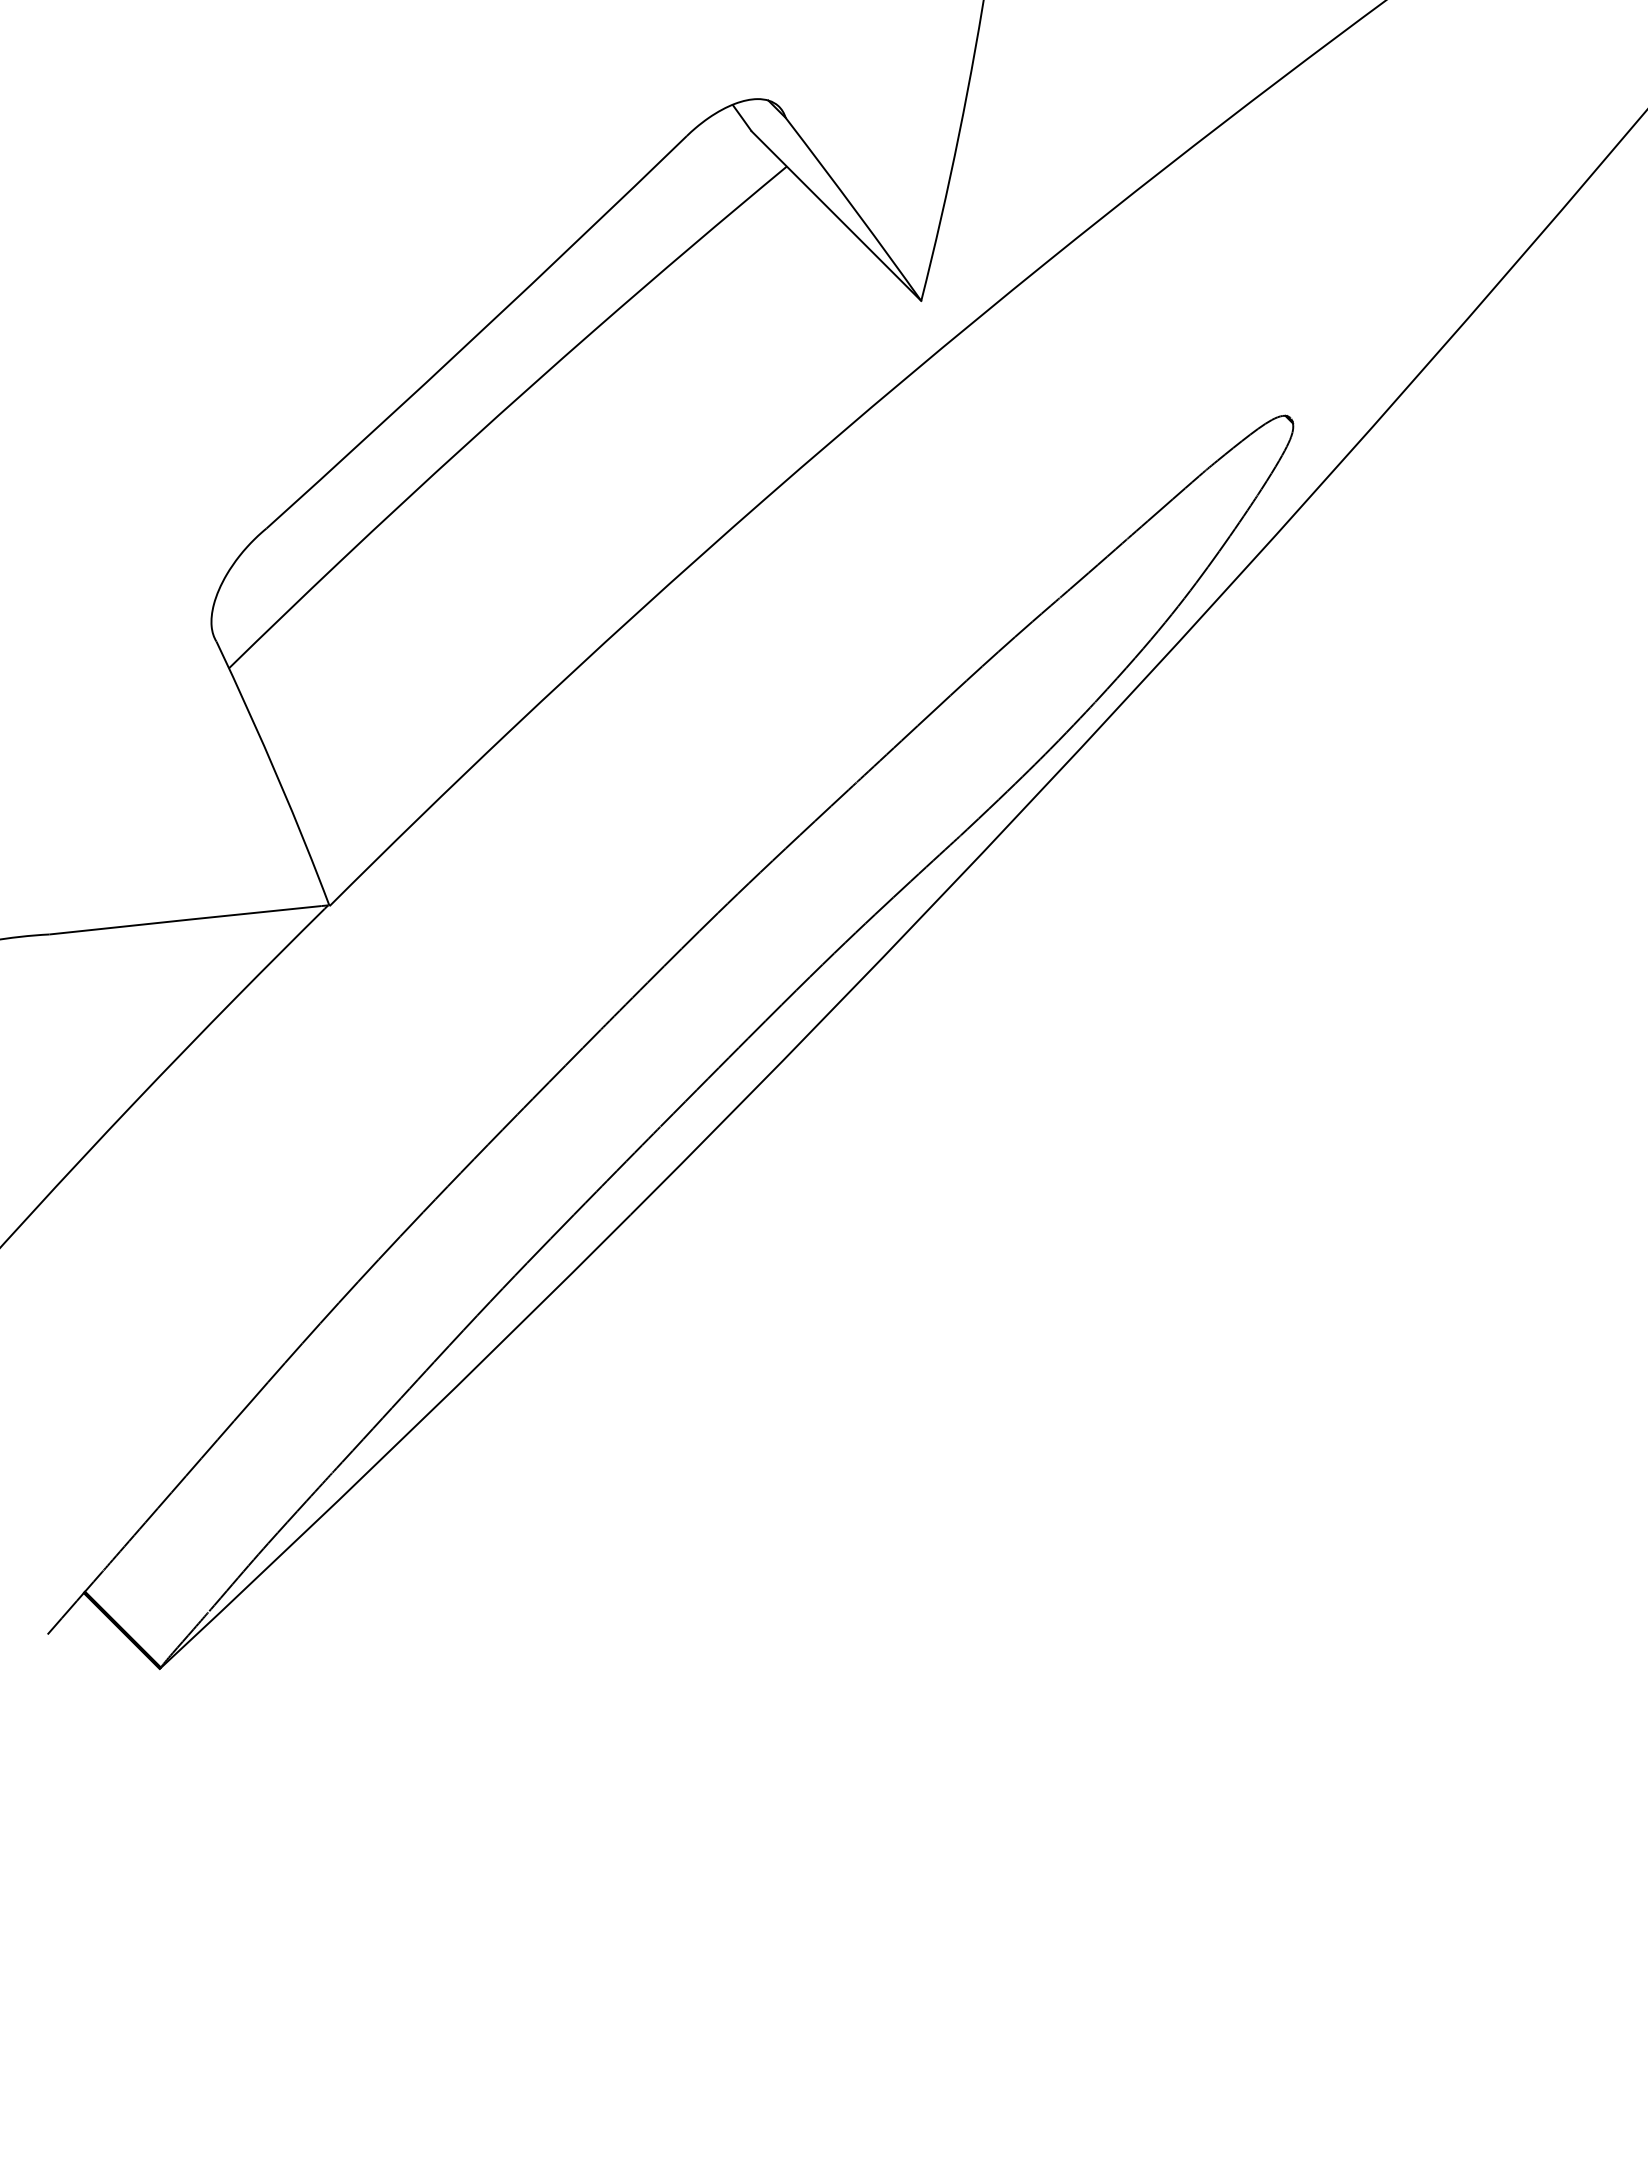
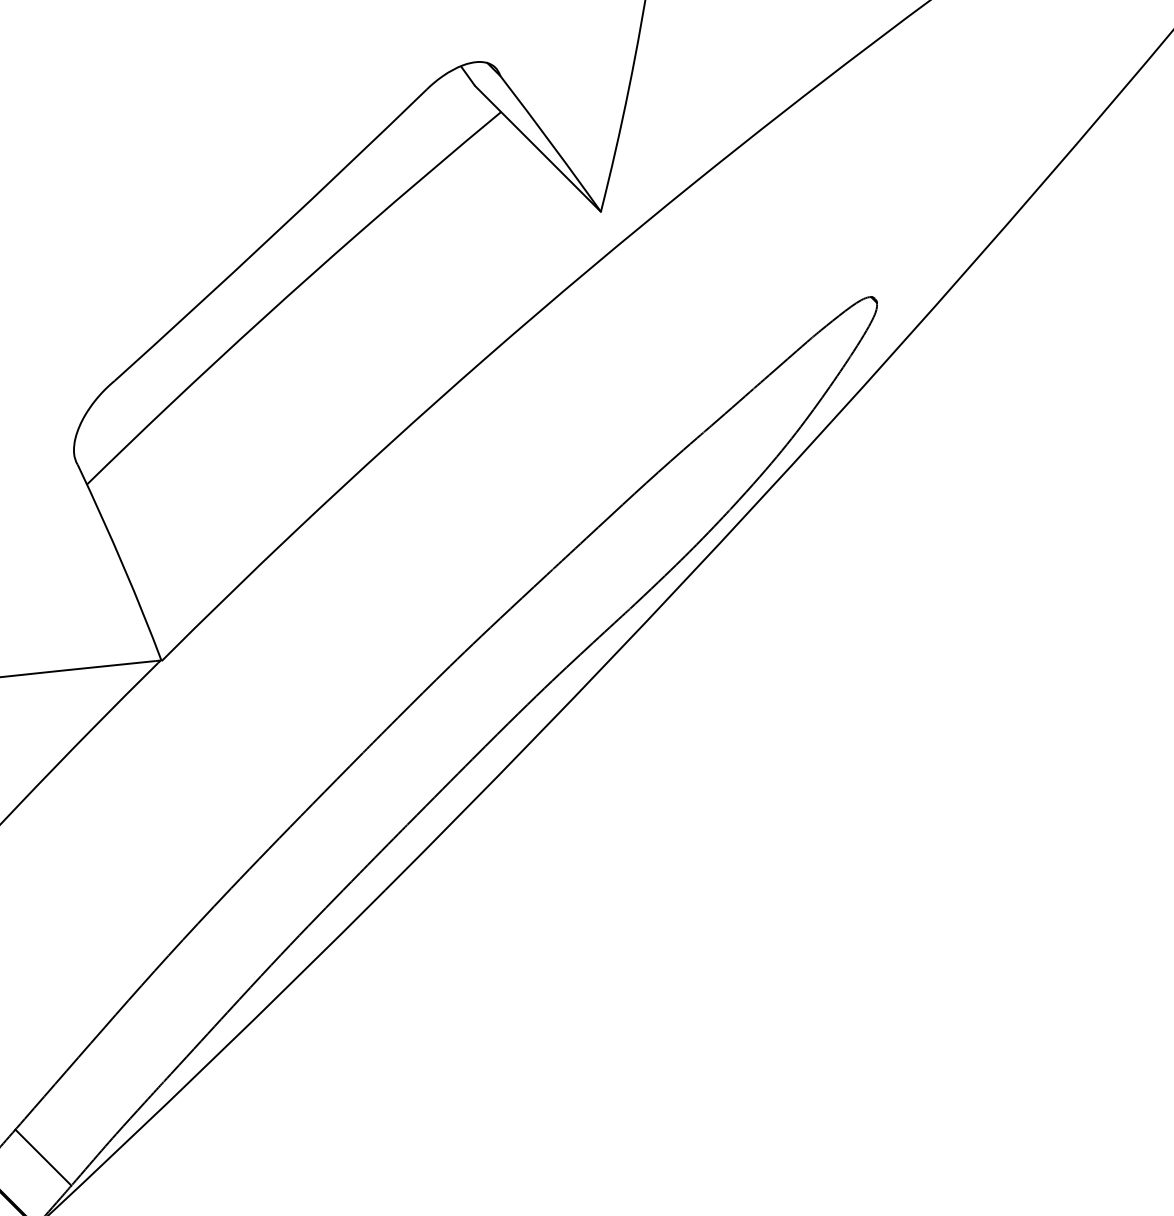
line: (170, 1574) -> (43, 1157), added

